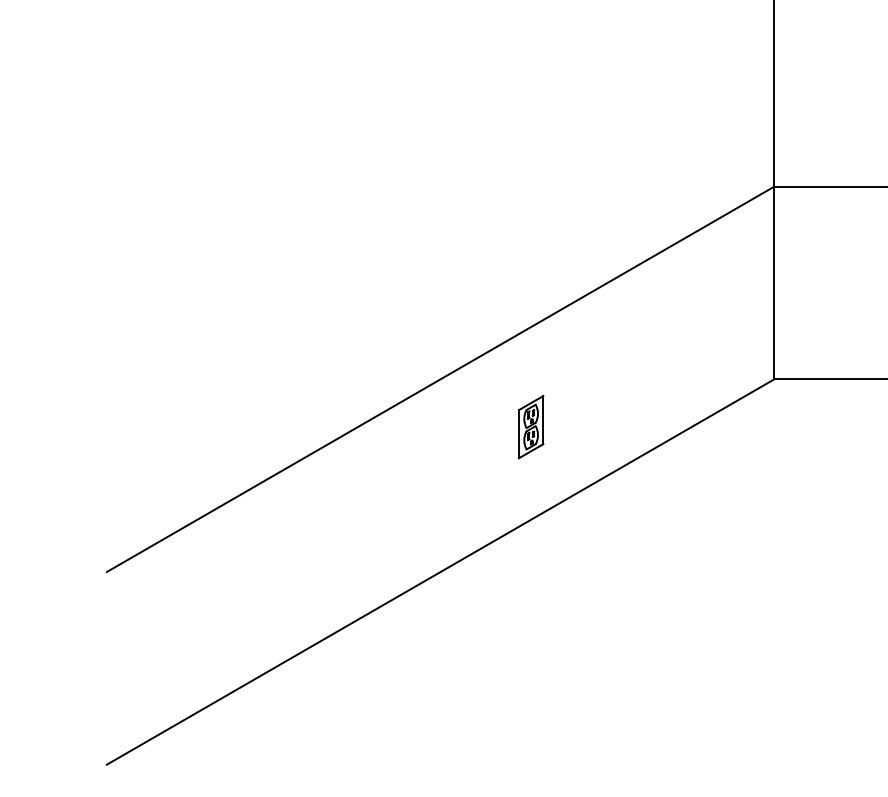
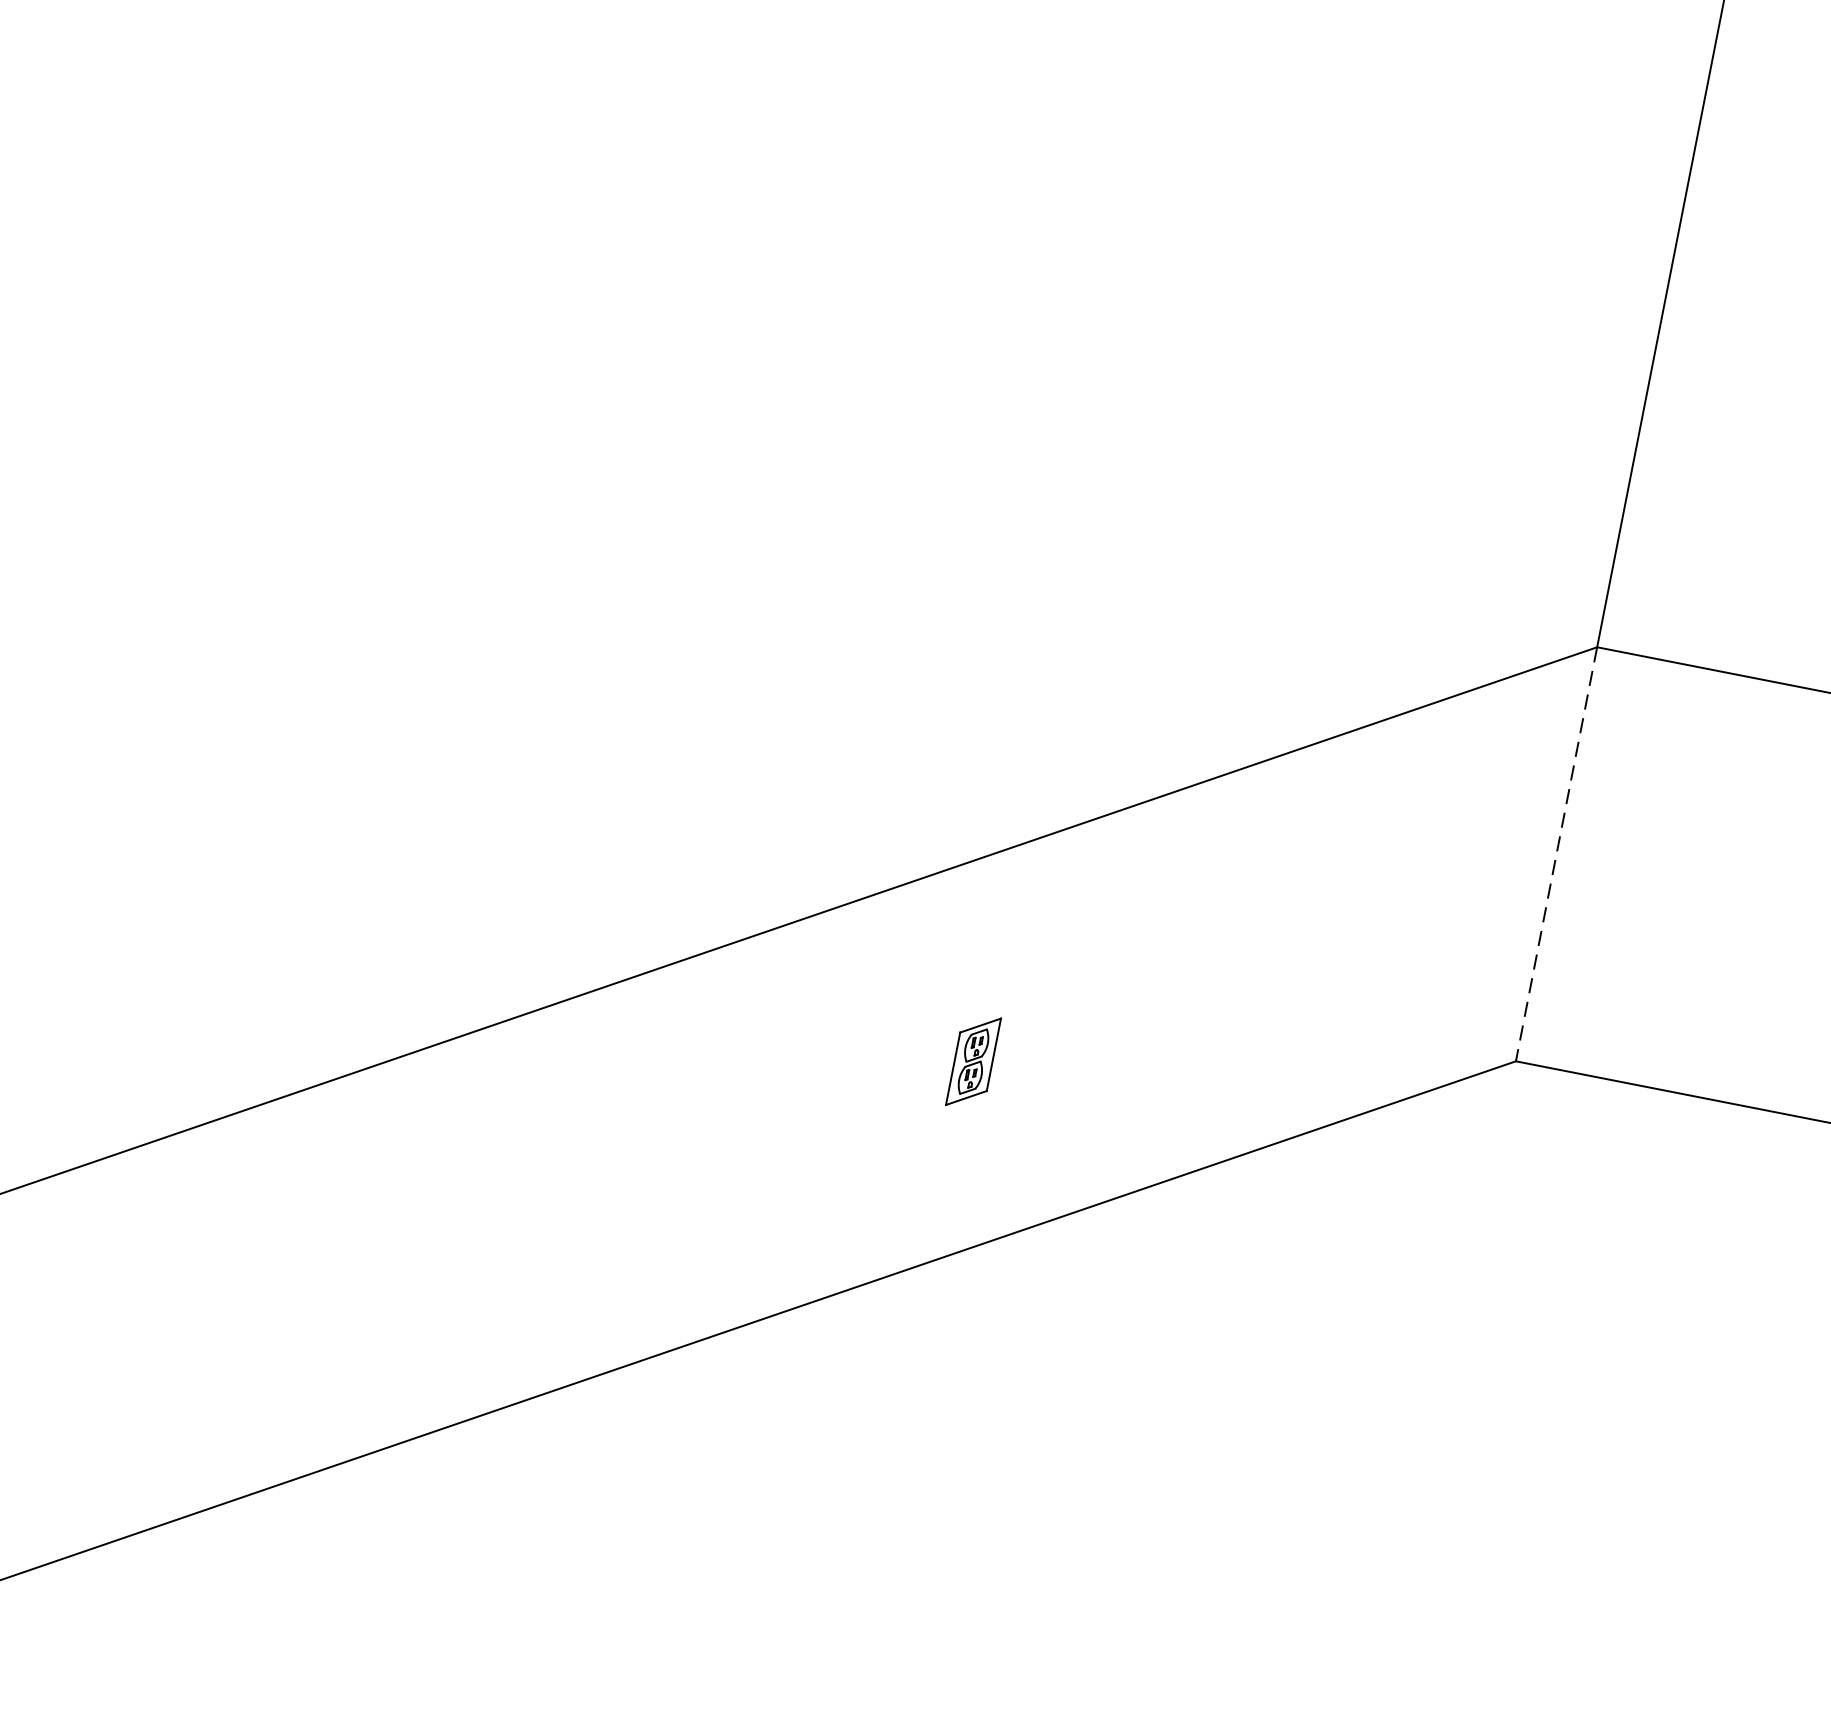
line: (774, 283) -> (1556, 855), solid -> dashed
part: (531, 427) -> (973, 1062), size x0.7

